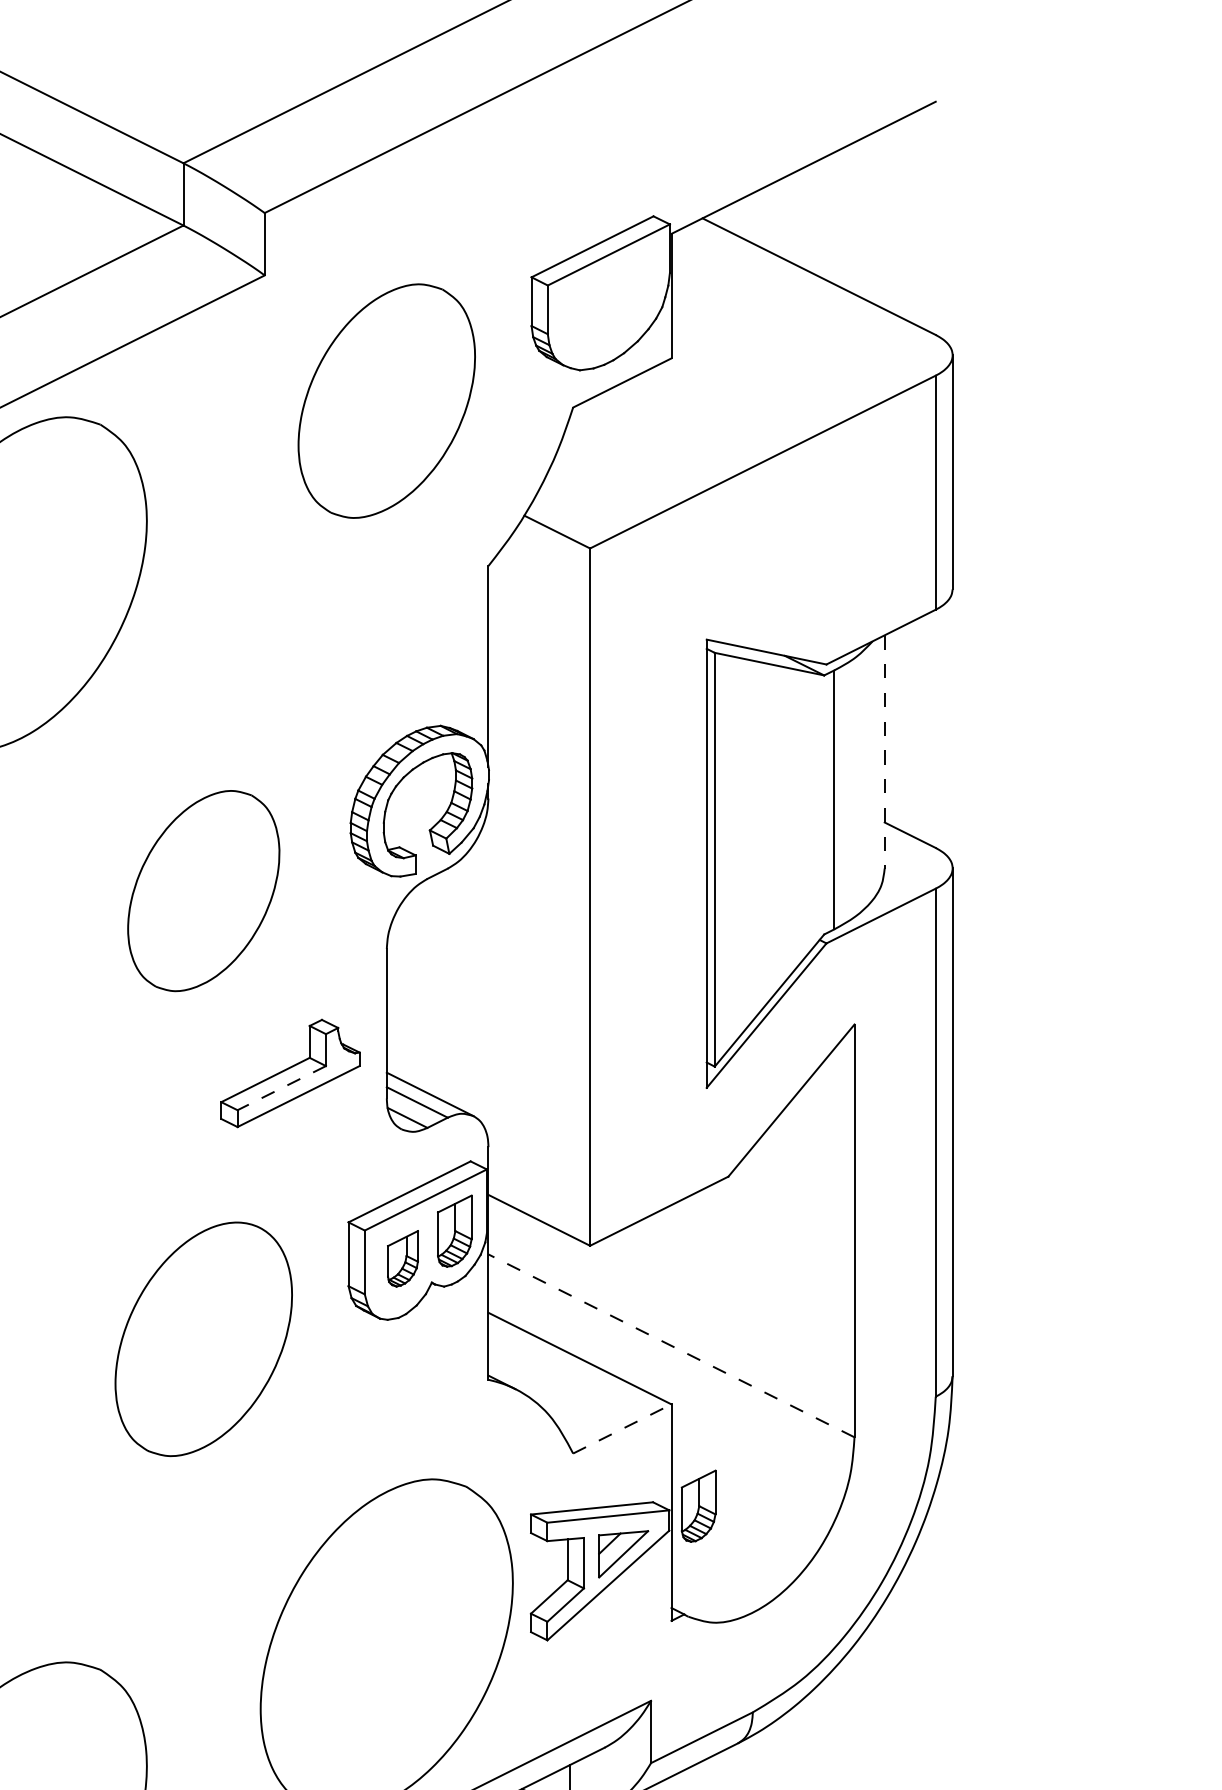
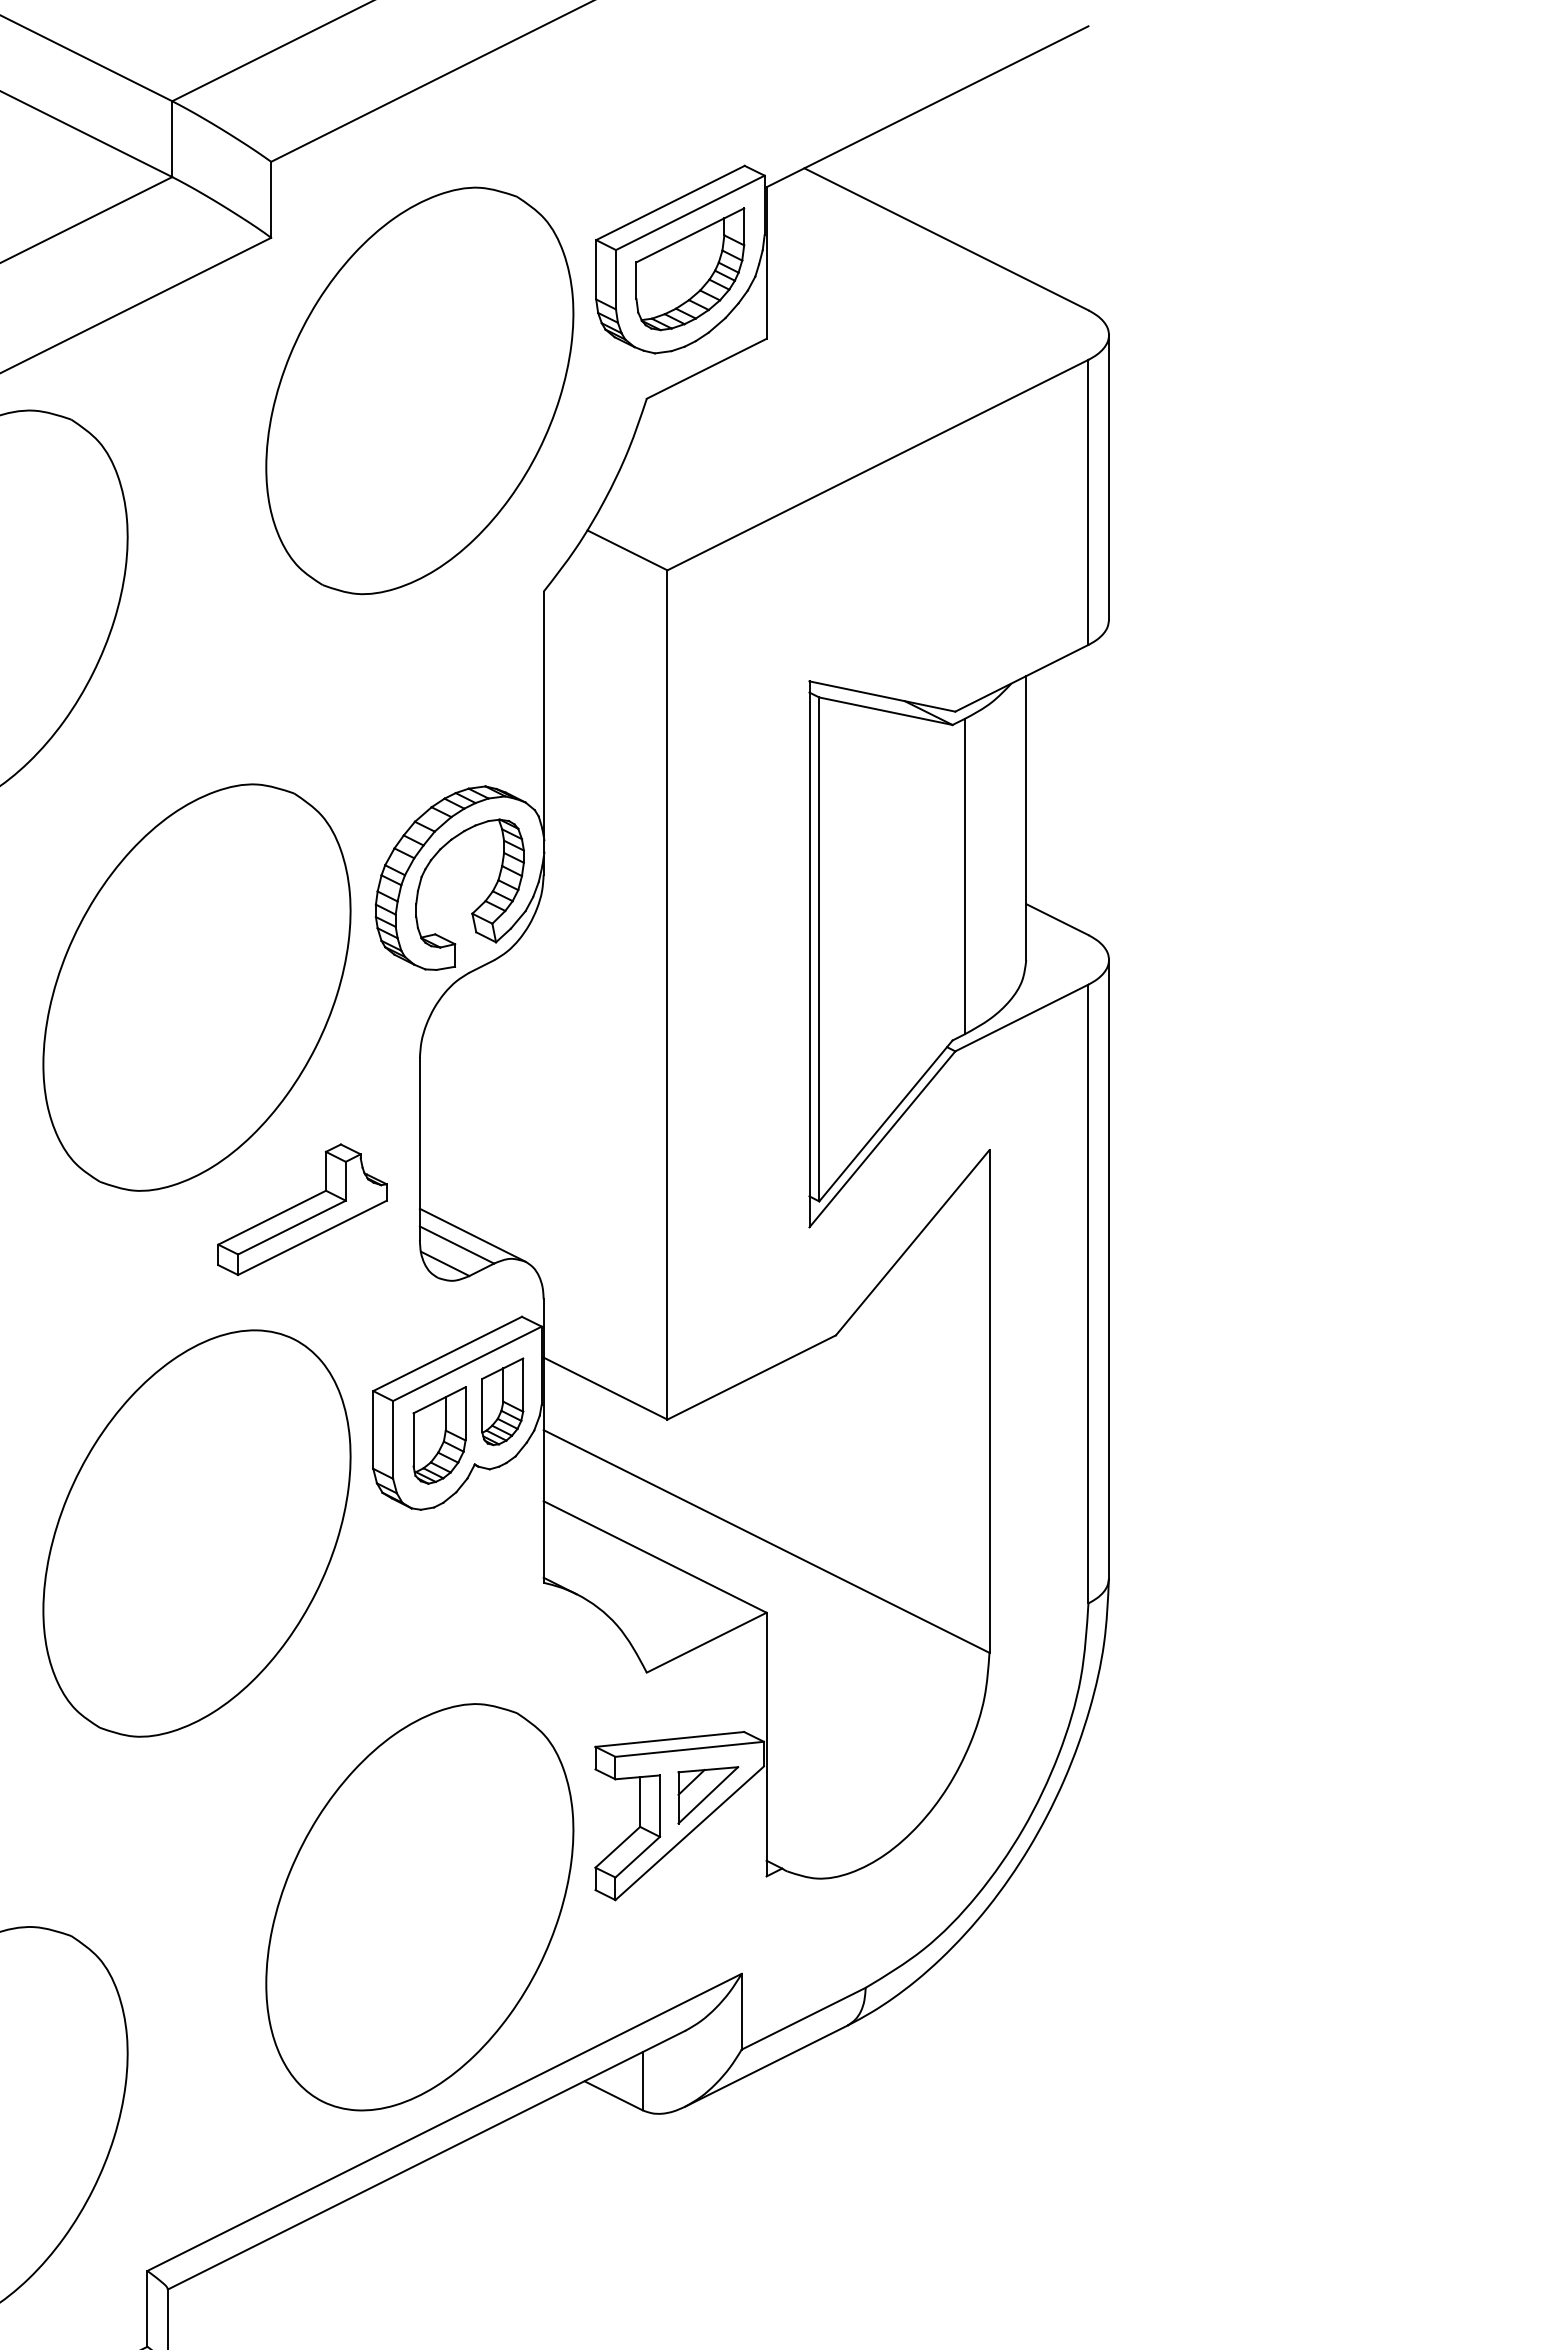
part: (609, 301) -> (690, 269), added
part: (386, 400) -> (419, 390), size x1.43
line: (884, 752) -> (1026, 818), dashed -> solid
part: (203, 890) -> (196, 987), size x1.67
line: (281, 1088) -> (291, 1227), dashed -> solid
part: (402, 1258) -> (439, 1435), size x1.43
part: (203, 1339) -> (196, 1533), size x1.43
line: (671, 1345) -> (766, 1541), dashed -> solid
line: (622, 1428) -> (706, 1642), dashed -> solid
part: (698, 1505) -> (799, 1736), removed

